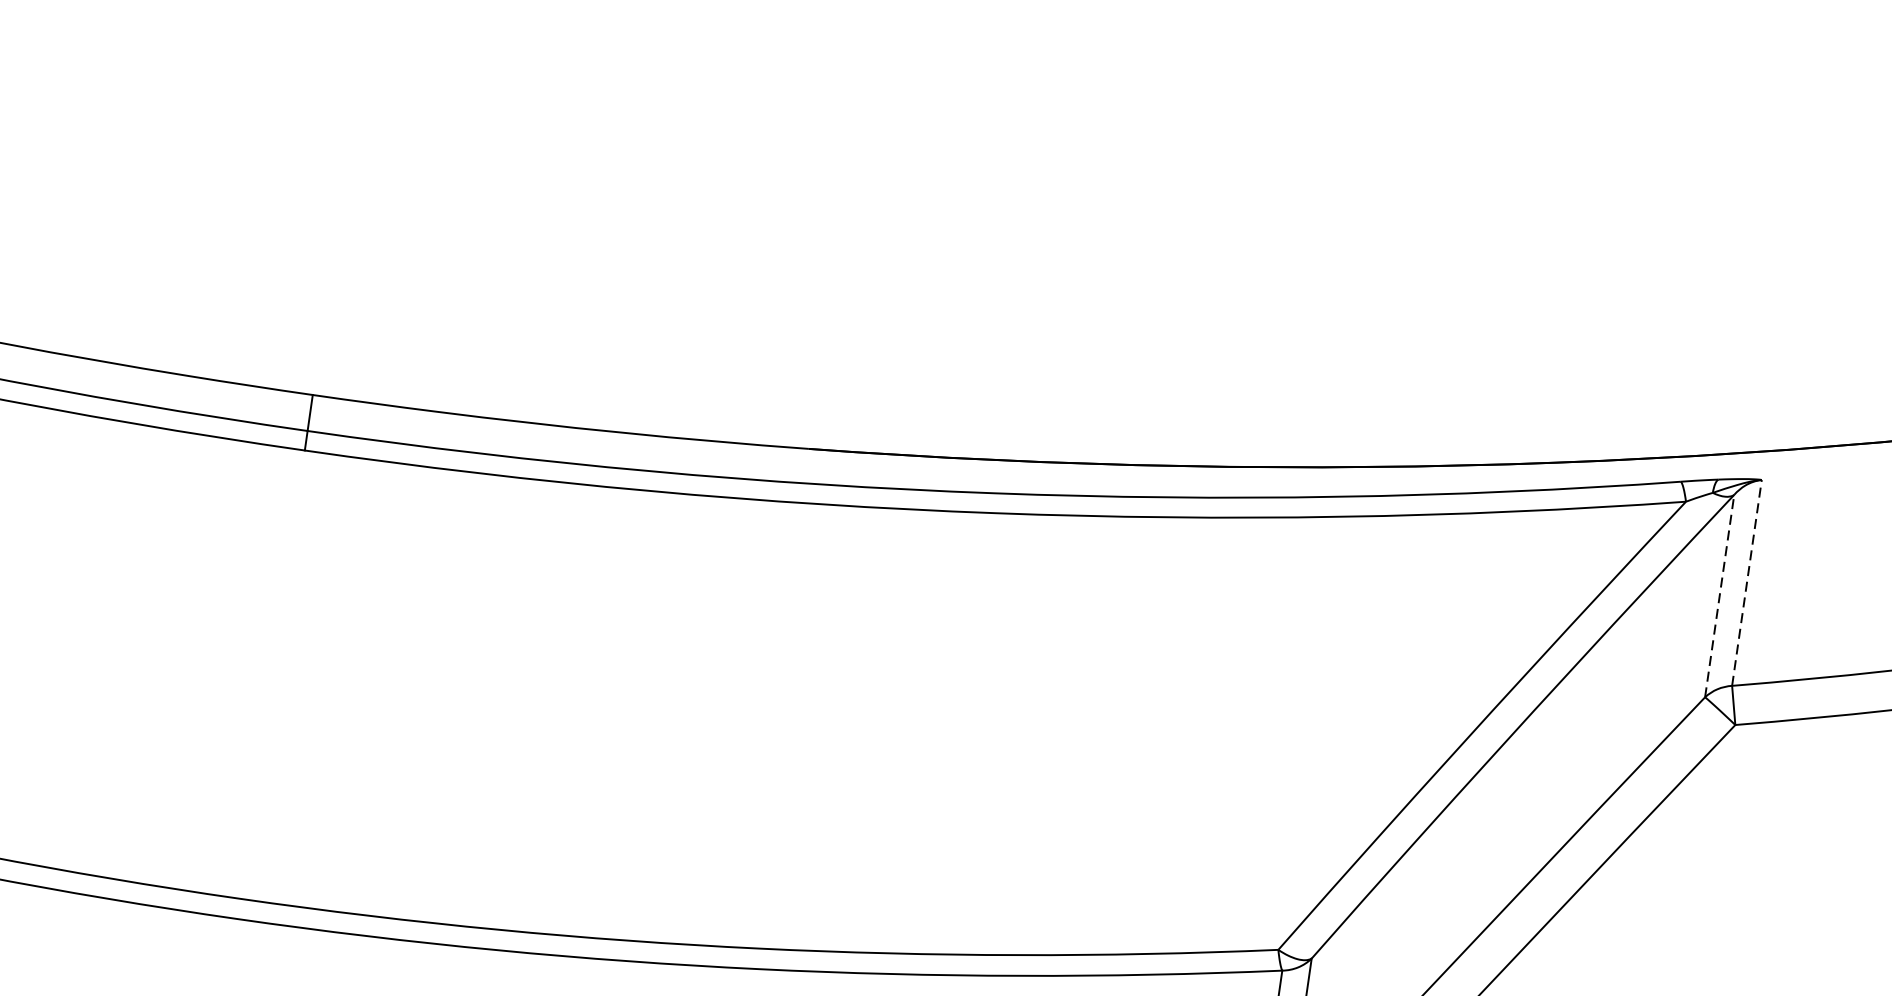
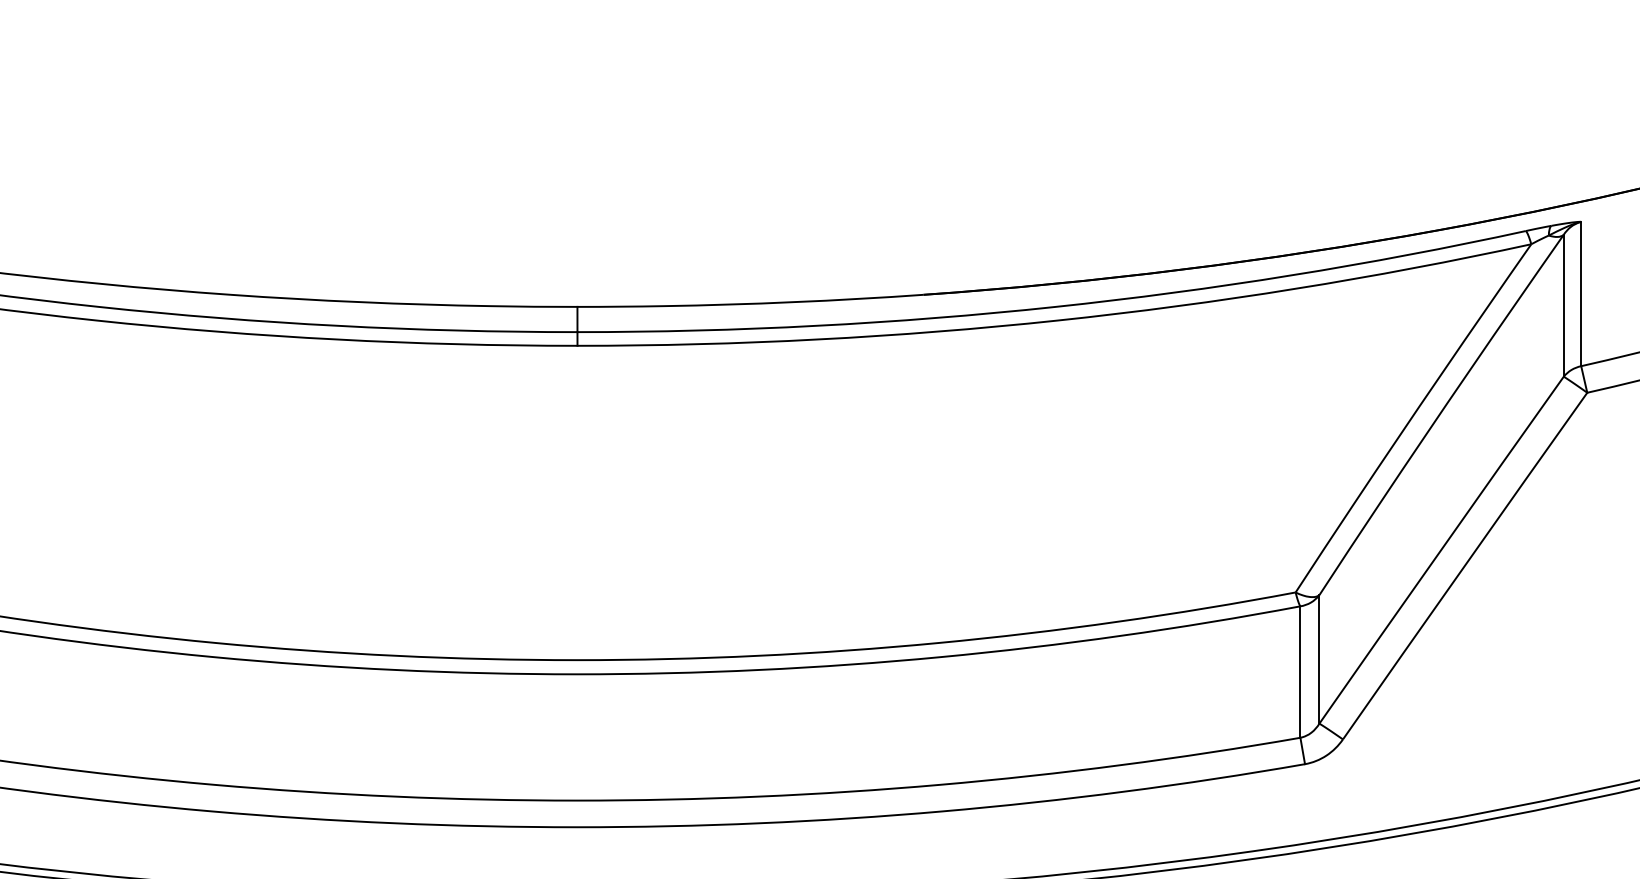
line: (1747, 582) -> (1581, 293), dashed -> solid
line: (1719, 595) -> (1563, 305), dashed -> solid

